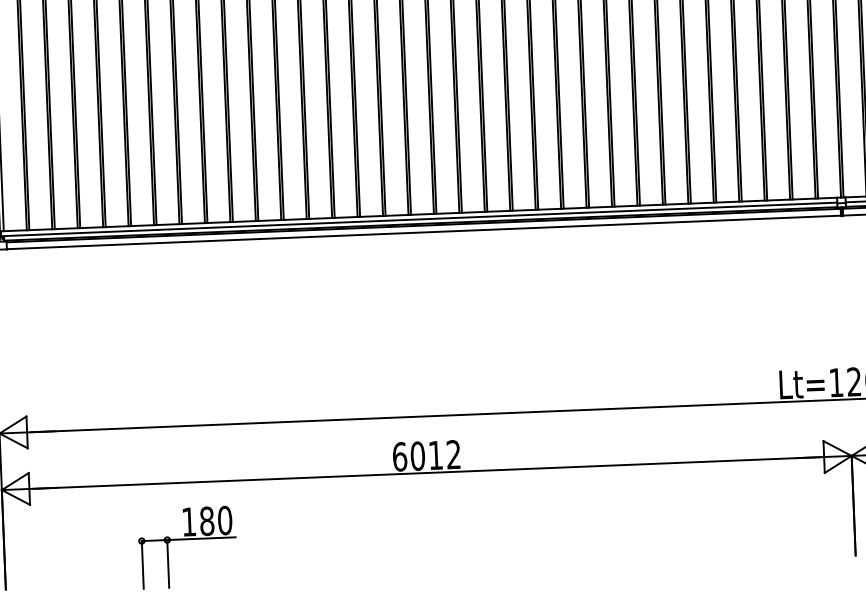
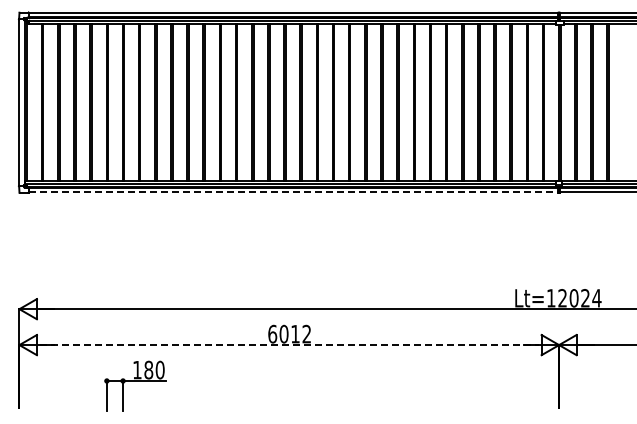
line: (423, 232) -> (293, 192), solid -> dashed
line: (427, 473) -> (289, 345), solid -> dashed

